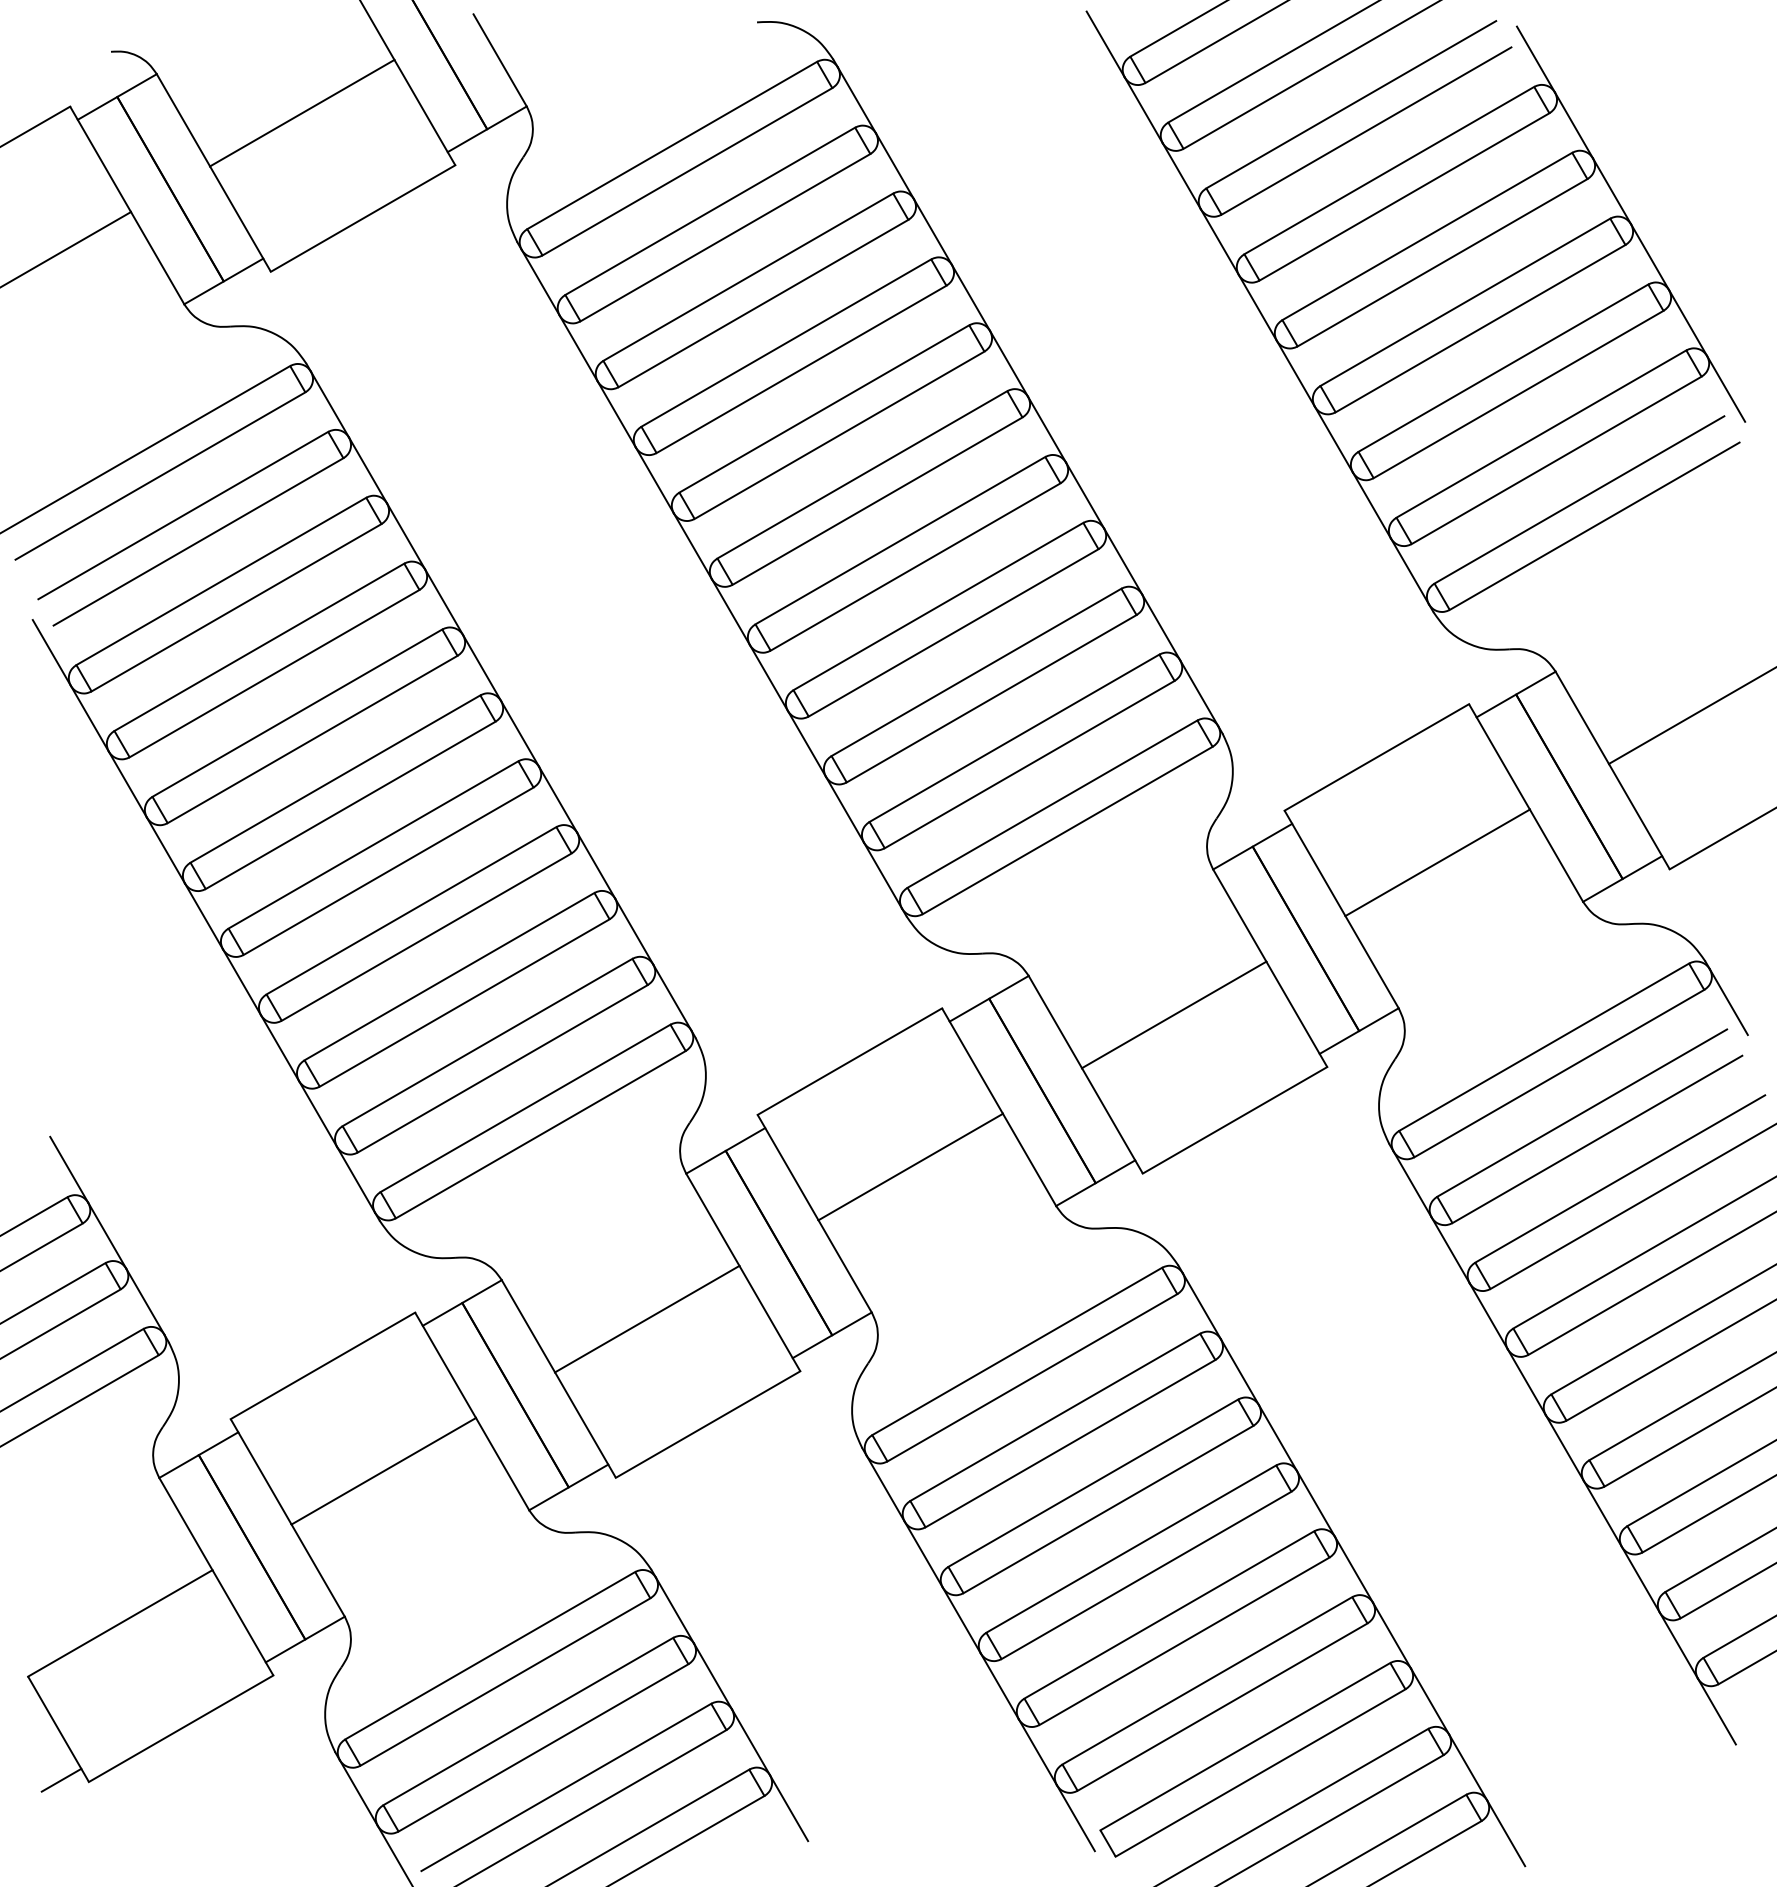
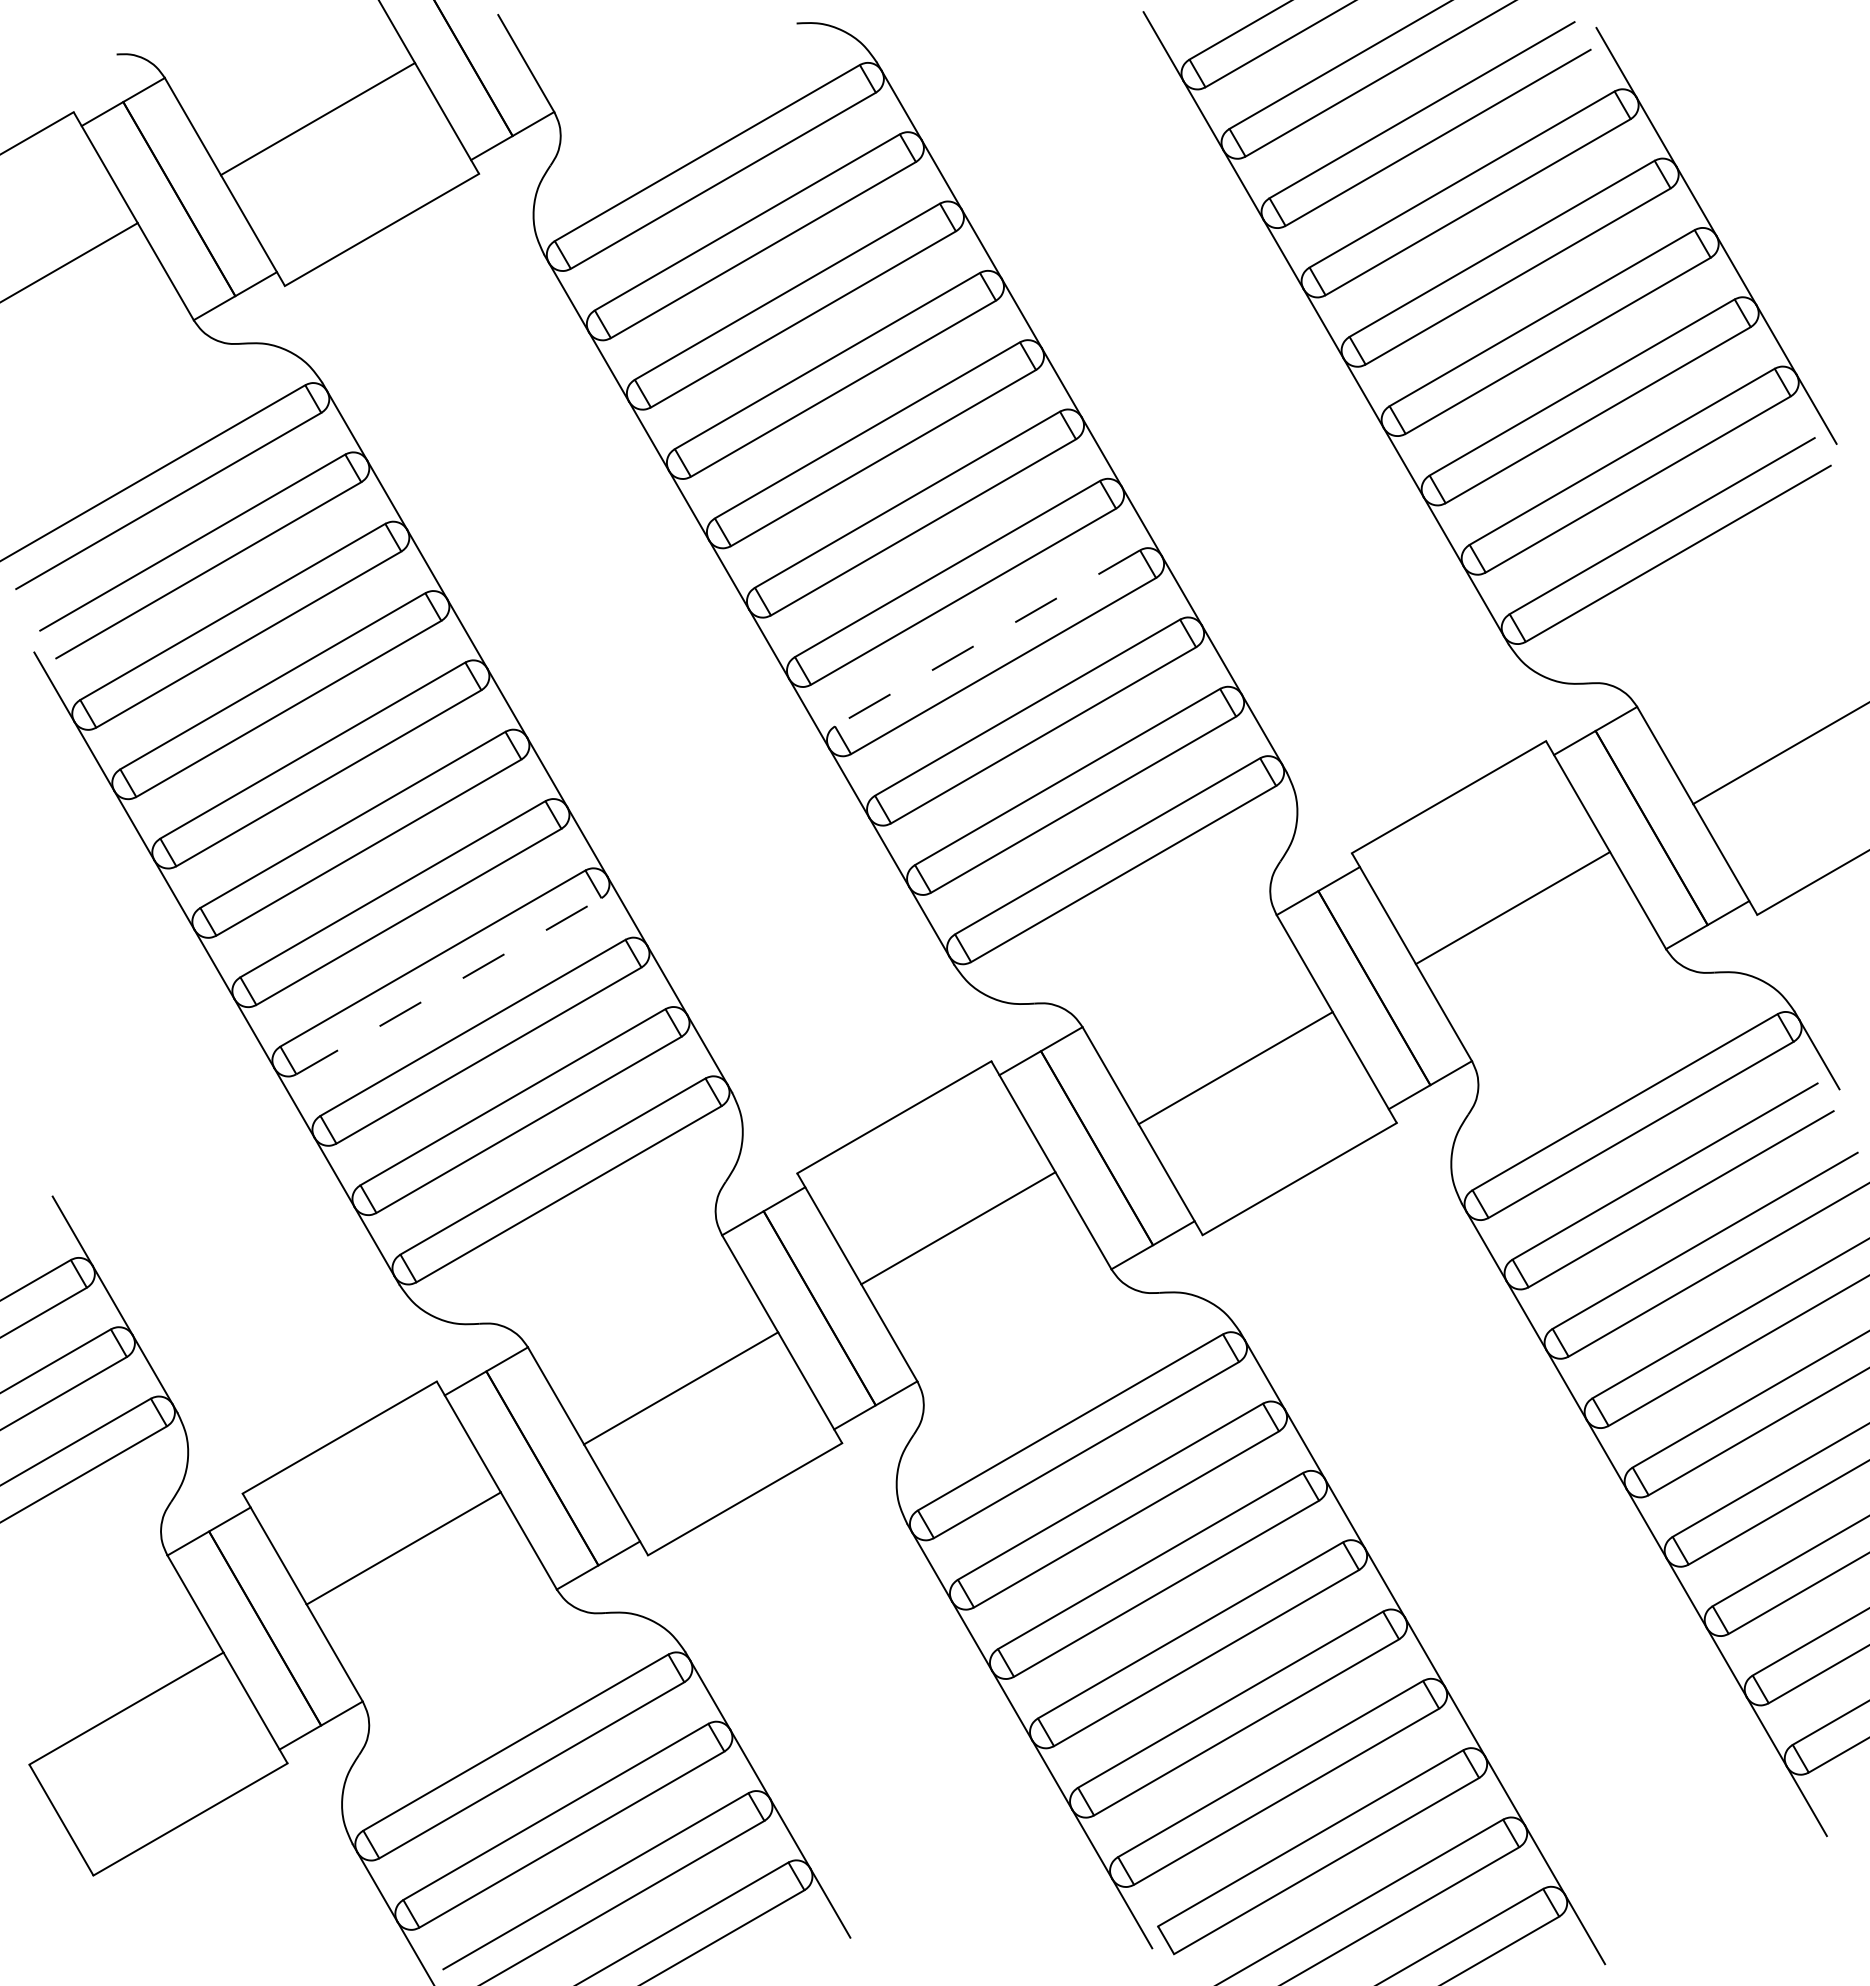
line: (938, 606) -> (987, 638), solid -> dashed
line: (427, 937) -> (449, 986), solid -> dashed
line: (61, 1780) -> (64, 1873), removed

